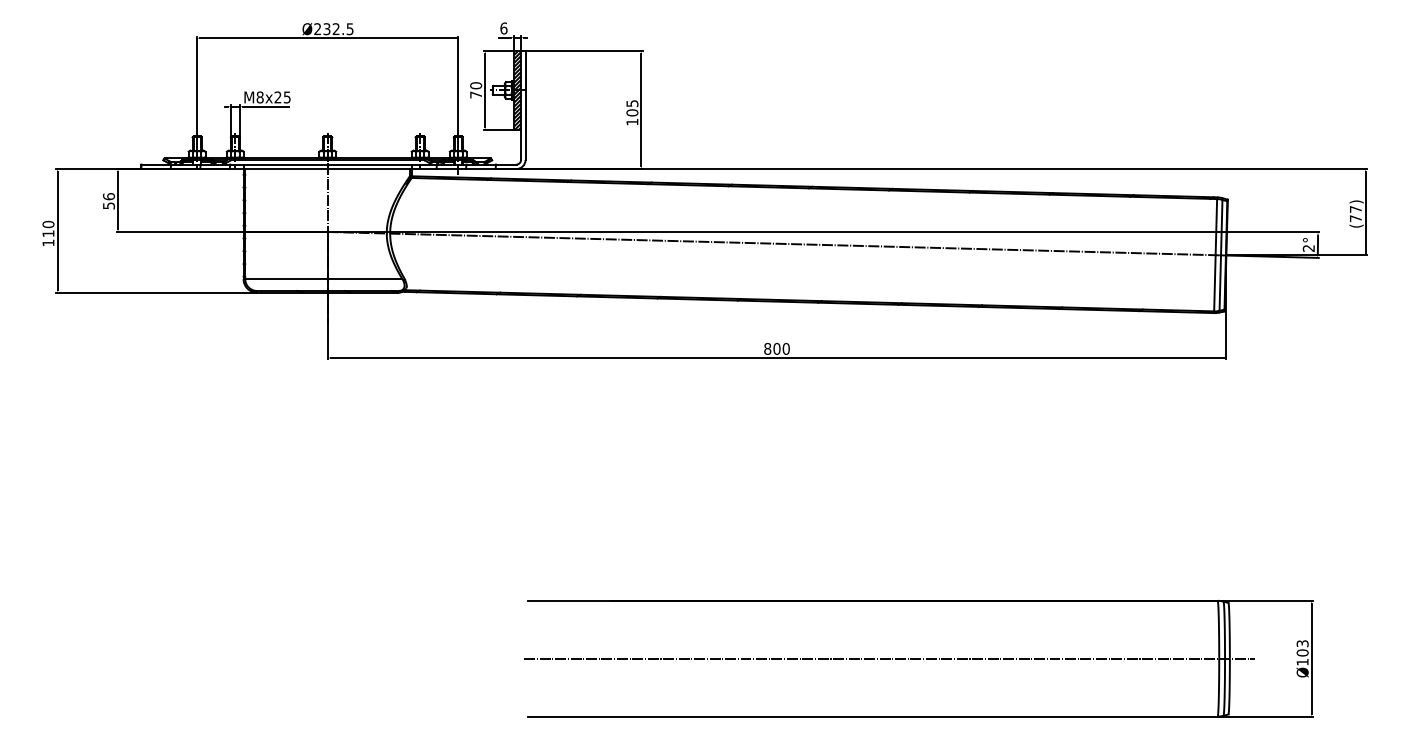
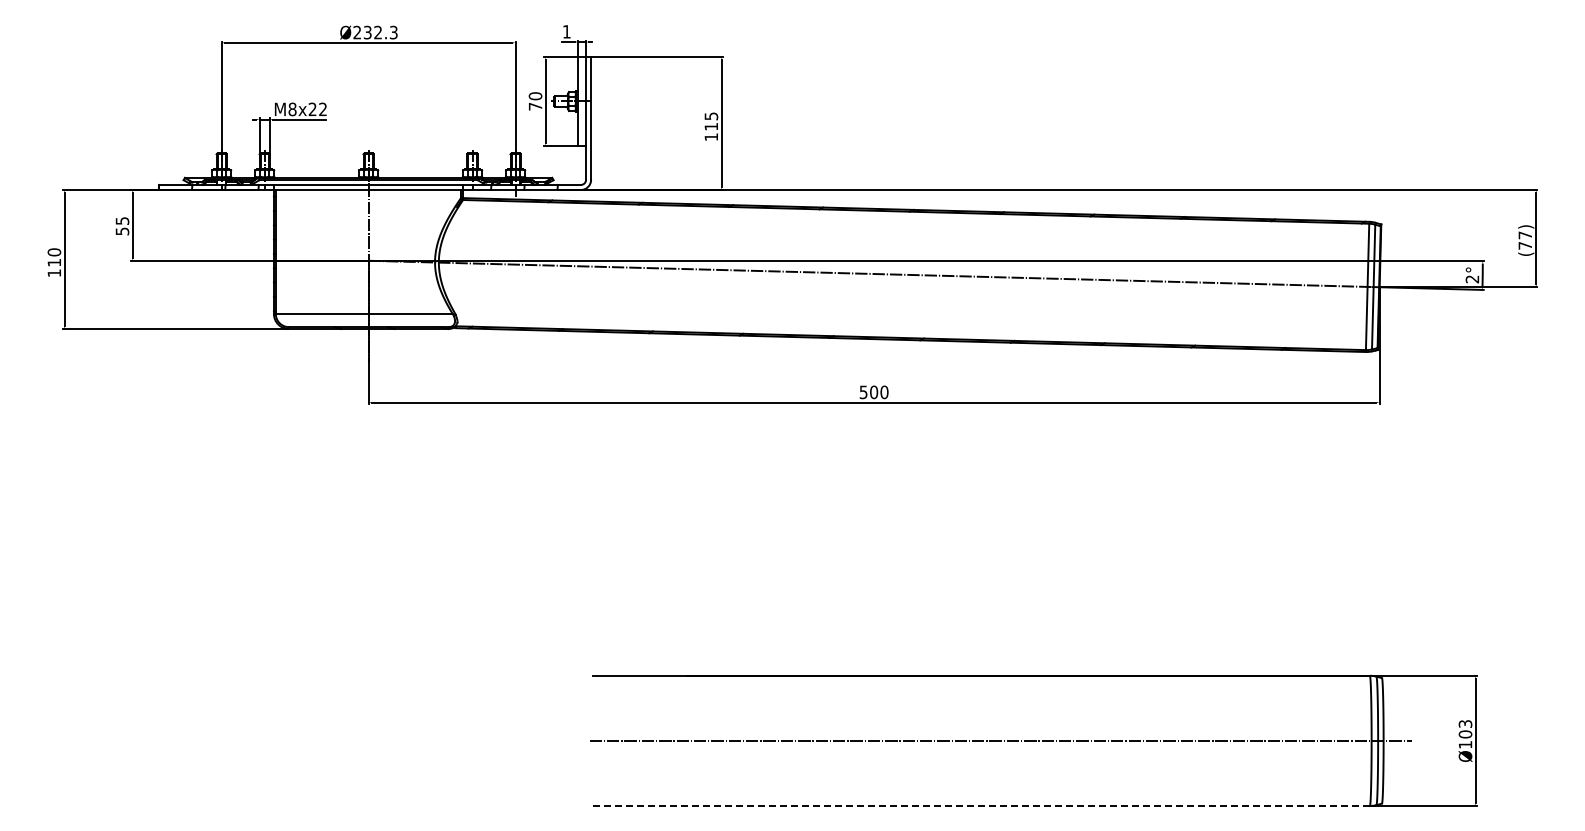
text: (349, 28) -> (393, 31), Ø232.5 -> Ø232.3
text: (503, 28) -> (566, 31), 6 -> 1
hatch: (517, 90) -> (582, 101), removed
text: (286, 97) -> (322, 109), M8x25 -> M8x22
text: (632, 112) -> (711, 126), 105 -> 115
text: (109, 197) -> (122, 221), 56 -> 55
text: (767, 349) -> (863, 392), 800 -> 500
line: (873, 717) -> (982, 806), solid -> dashed

